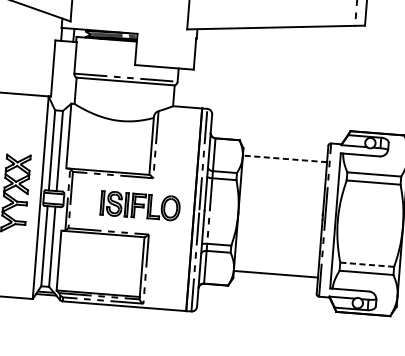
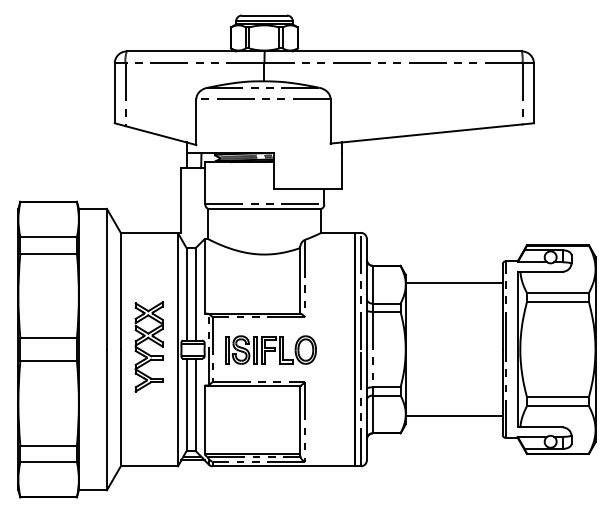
line: (284, 159) -> (453, 283), dashed -> solid
part: (140, 205) -> (270, 349), moved
line: (366, 264) -> (557, 396), dashed -> solid

